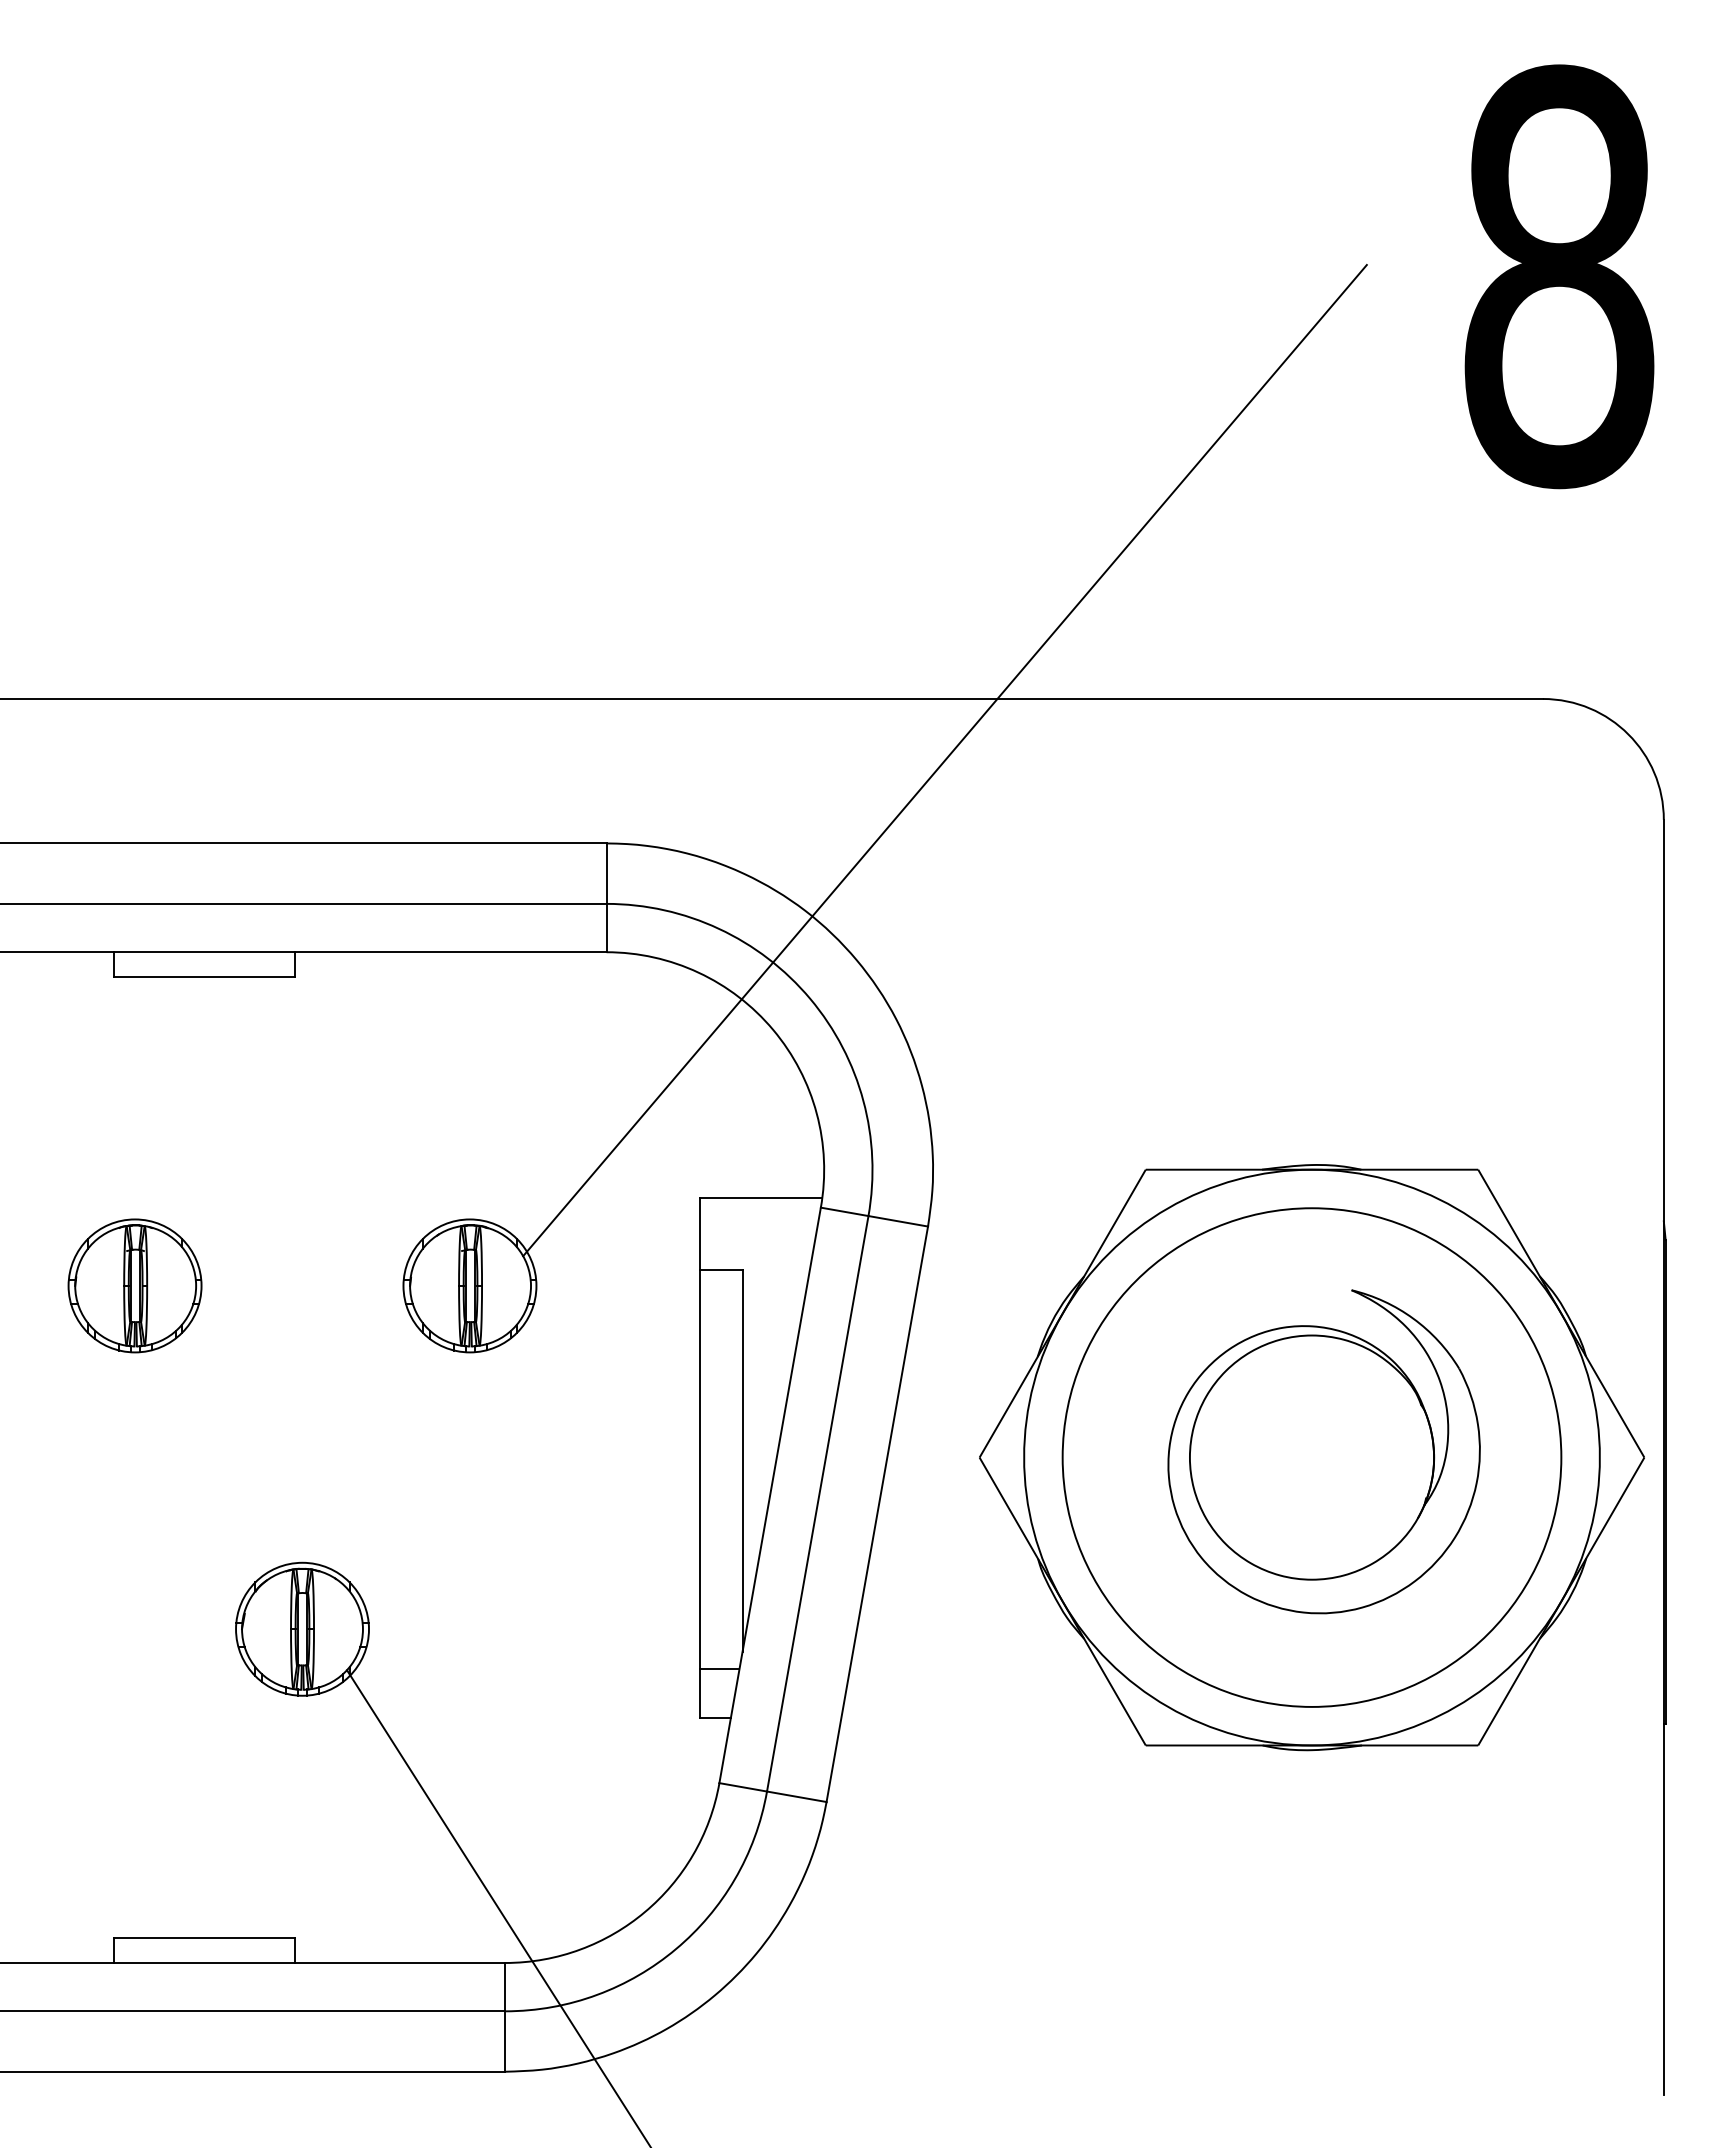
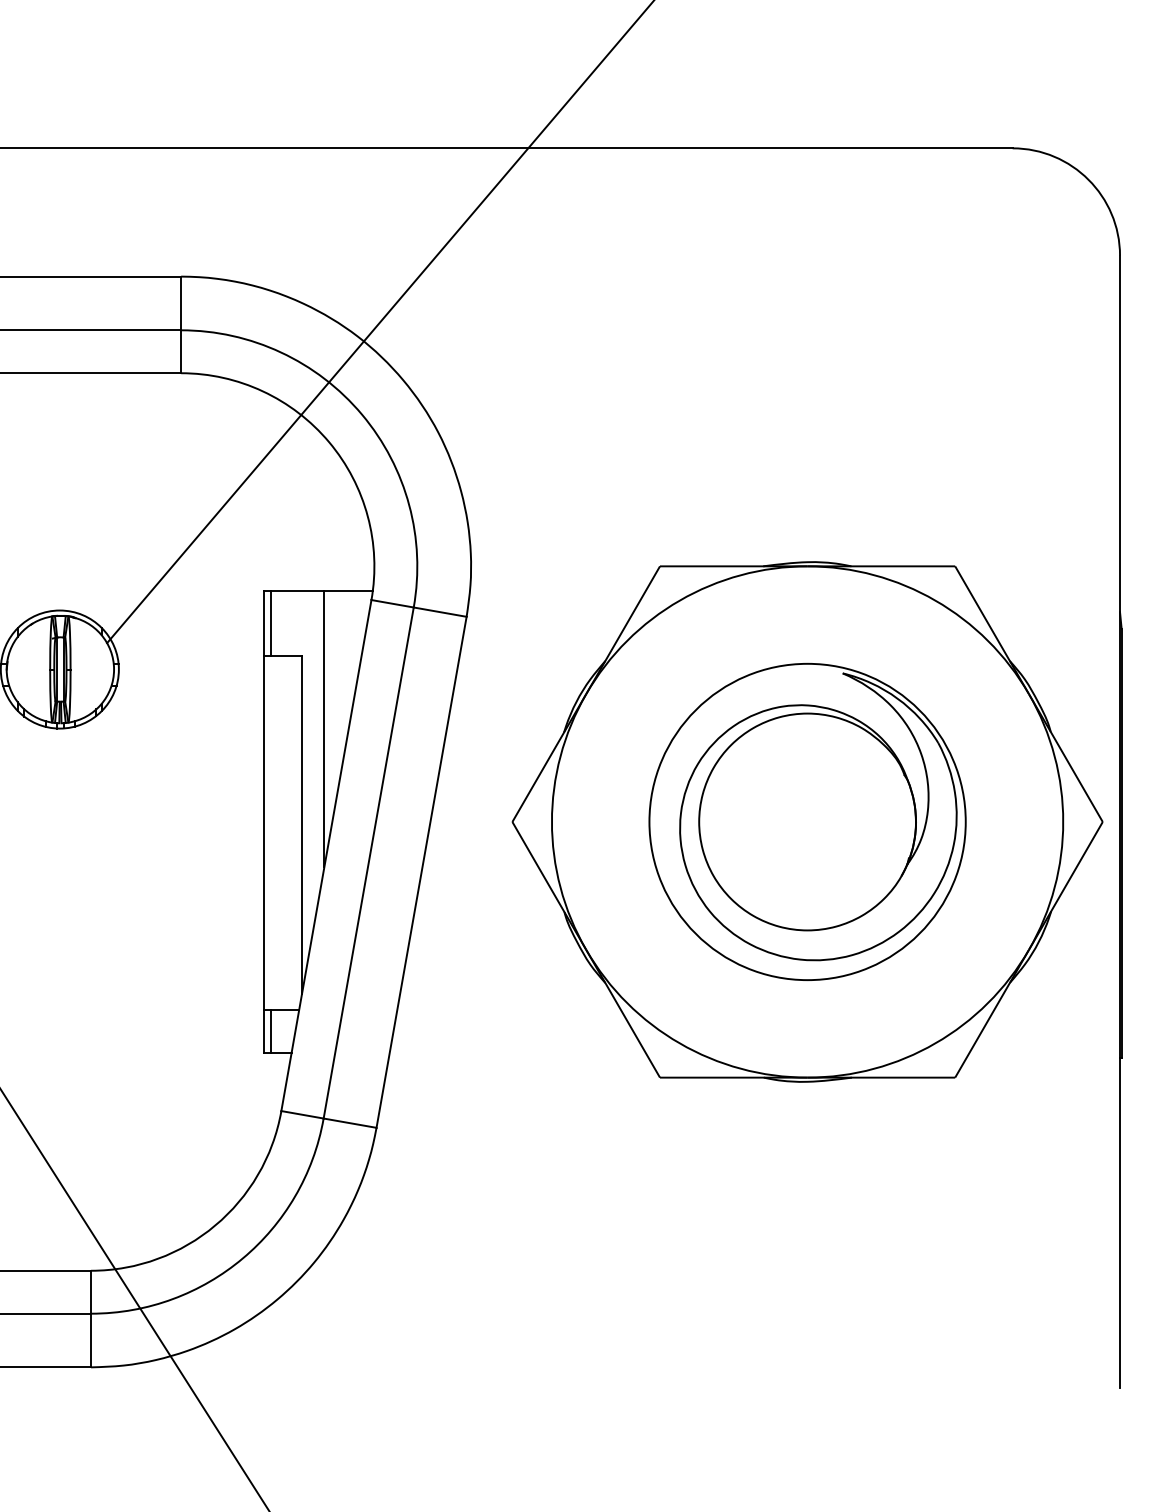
line: (707, 1233) -> (270, 622), added
line: (767, 1352) -> (324, 728), added
circle: (1311, 1457) -> (807, 821), size x0.71
line: (707, 1693) -> (270, 1031), added

